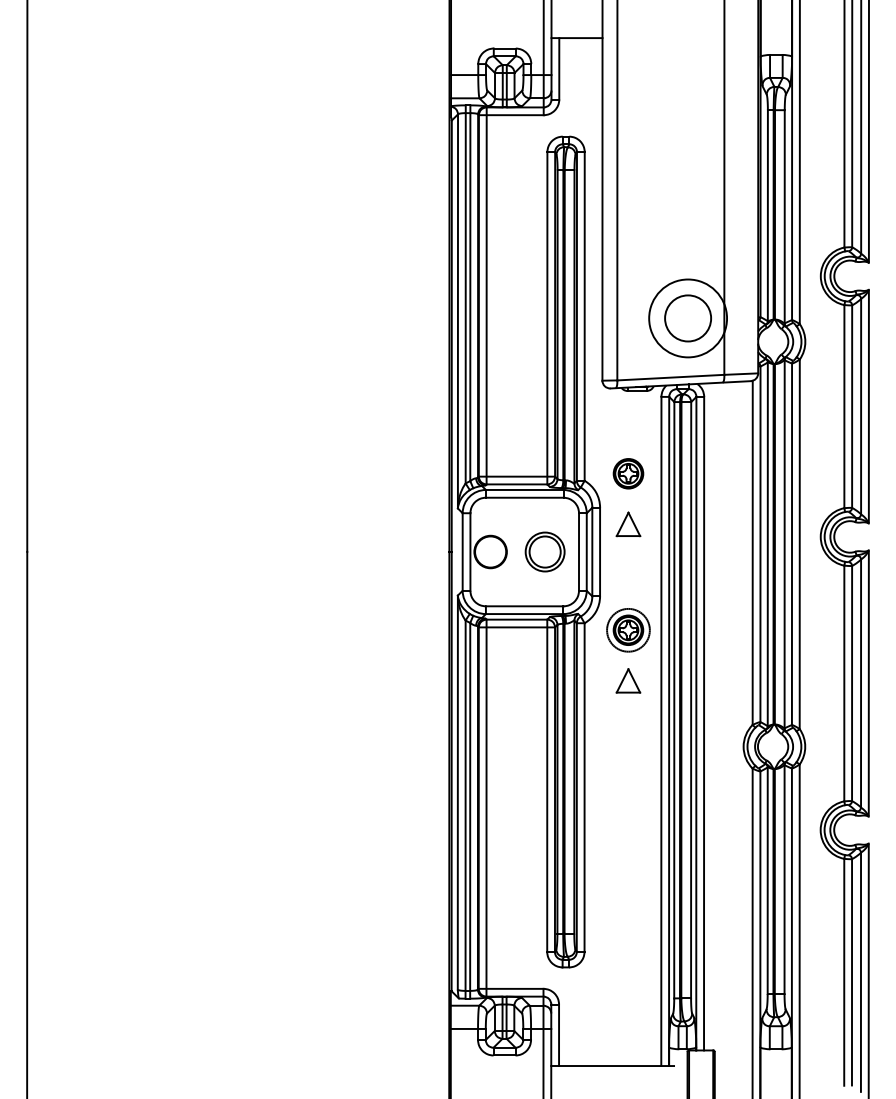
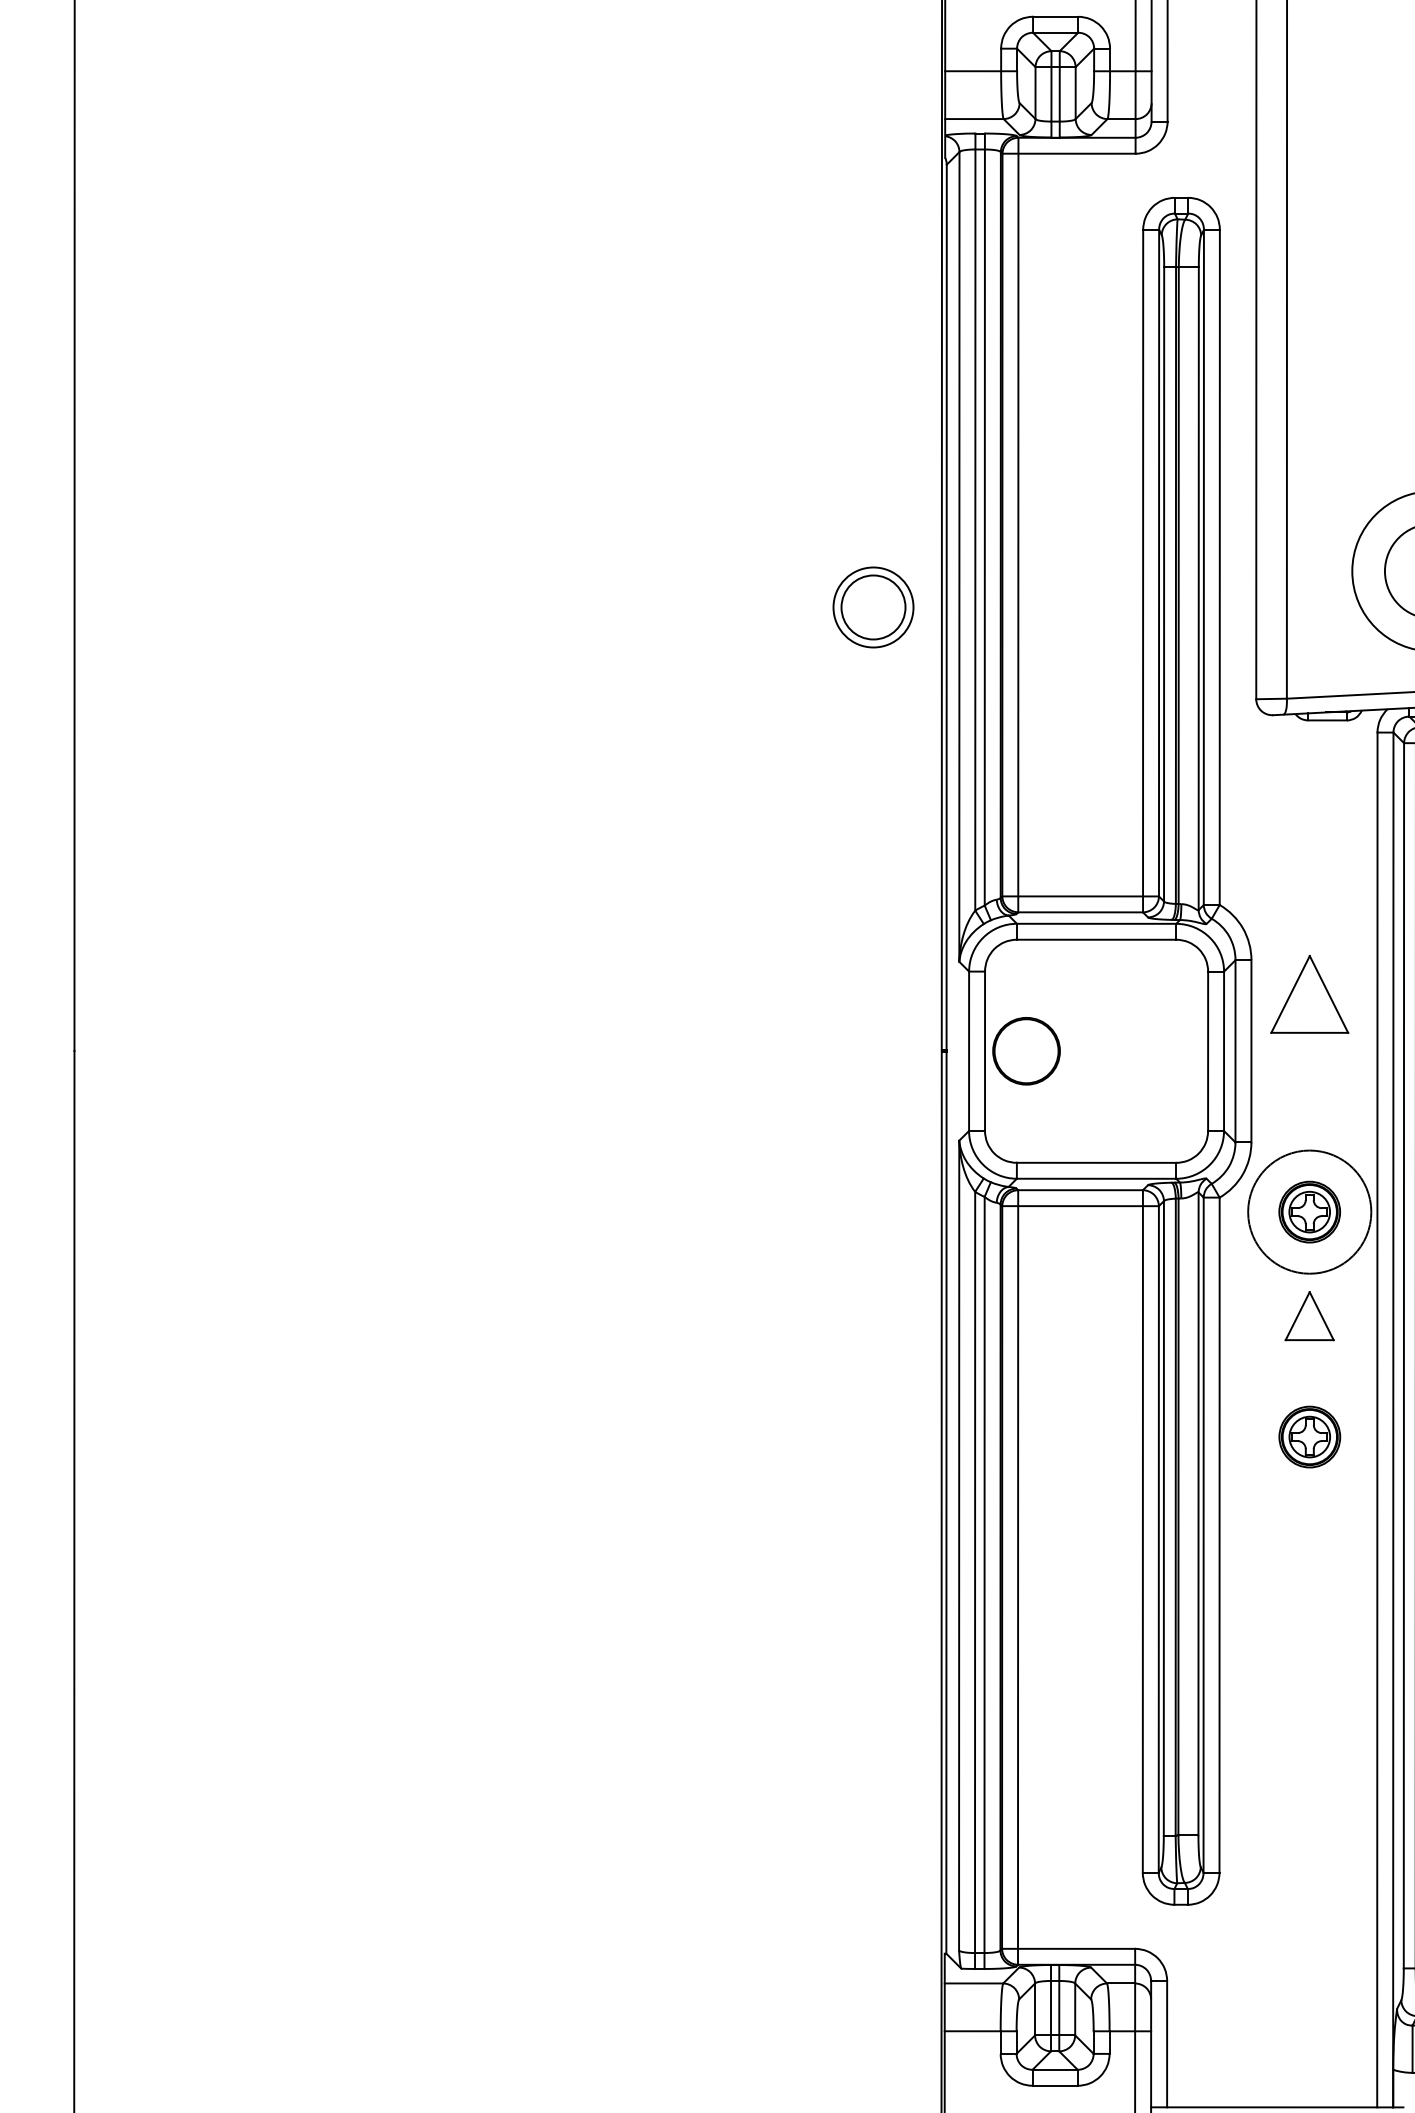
part: (628, 473) -> (1309, 1436), moved
part: (628, 524) -> (1309, 994), size x1.6
part: (544, 551) -> (872, 606), moved
circle: (628, 629) -> (1309, 1210), size x1.4

